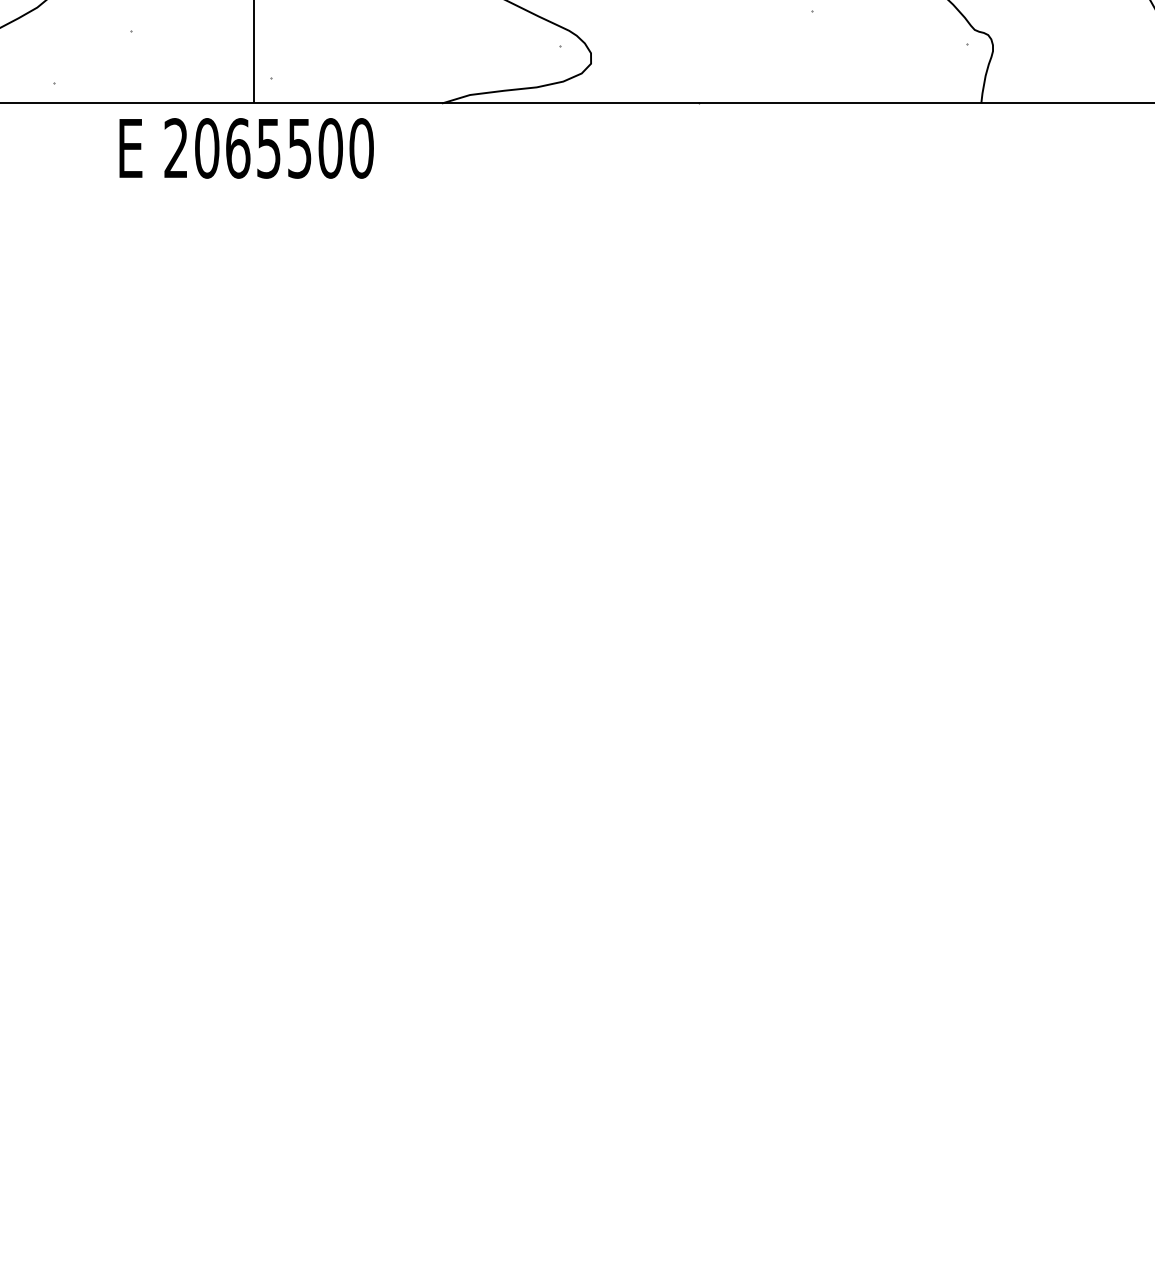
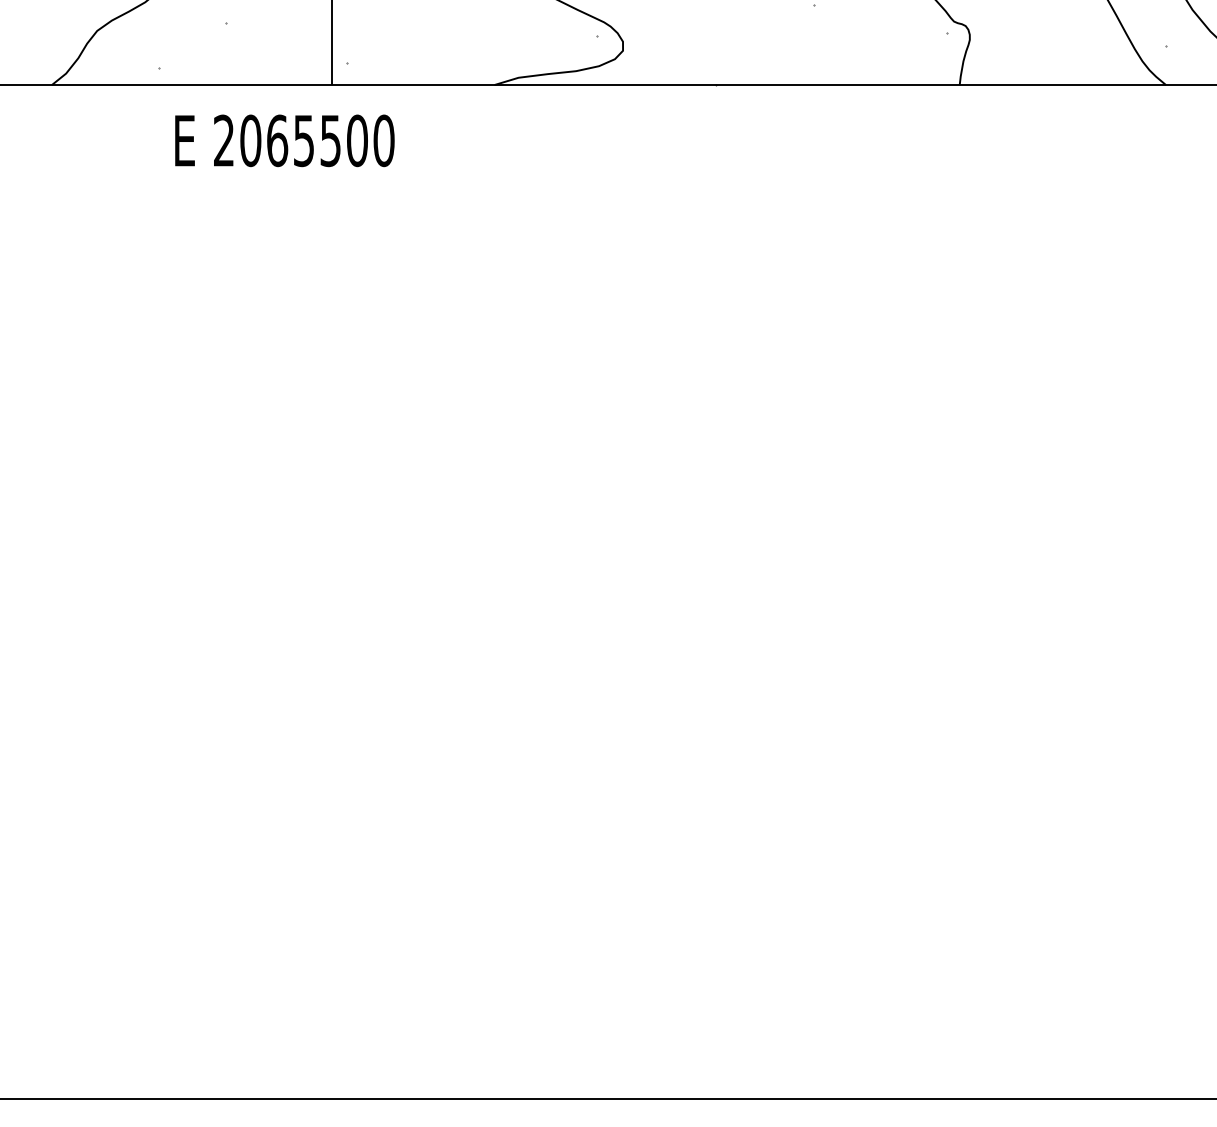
text: (246, 148) -> (284, 140), moved

